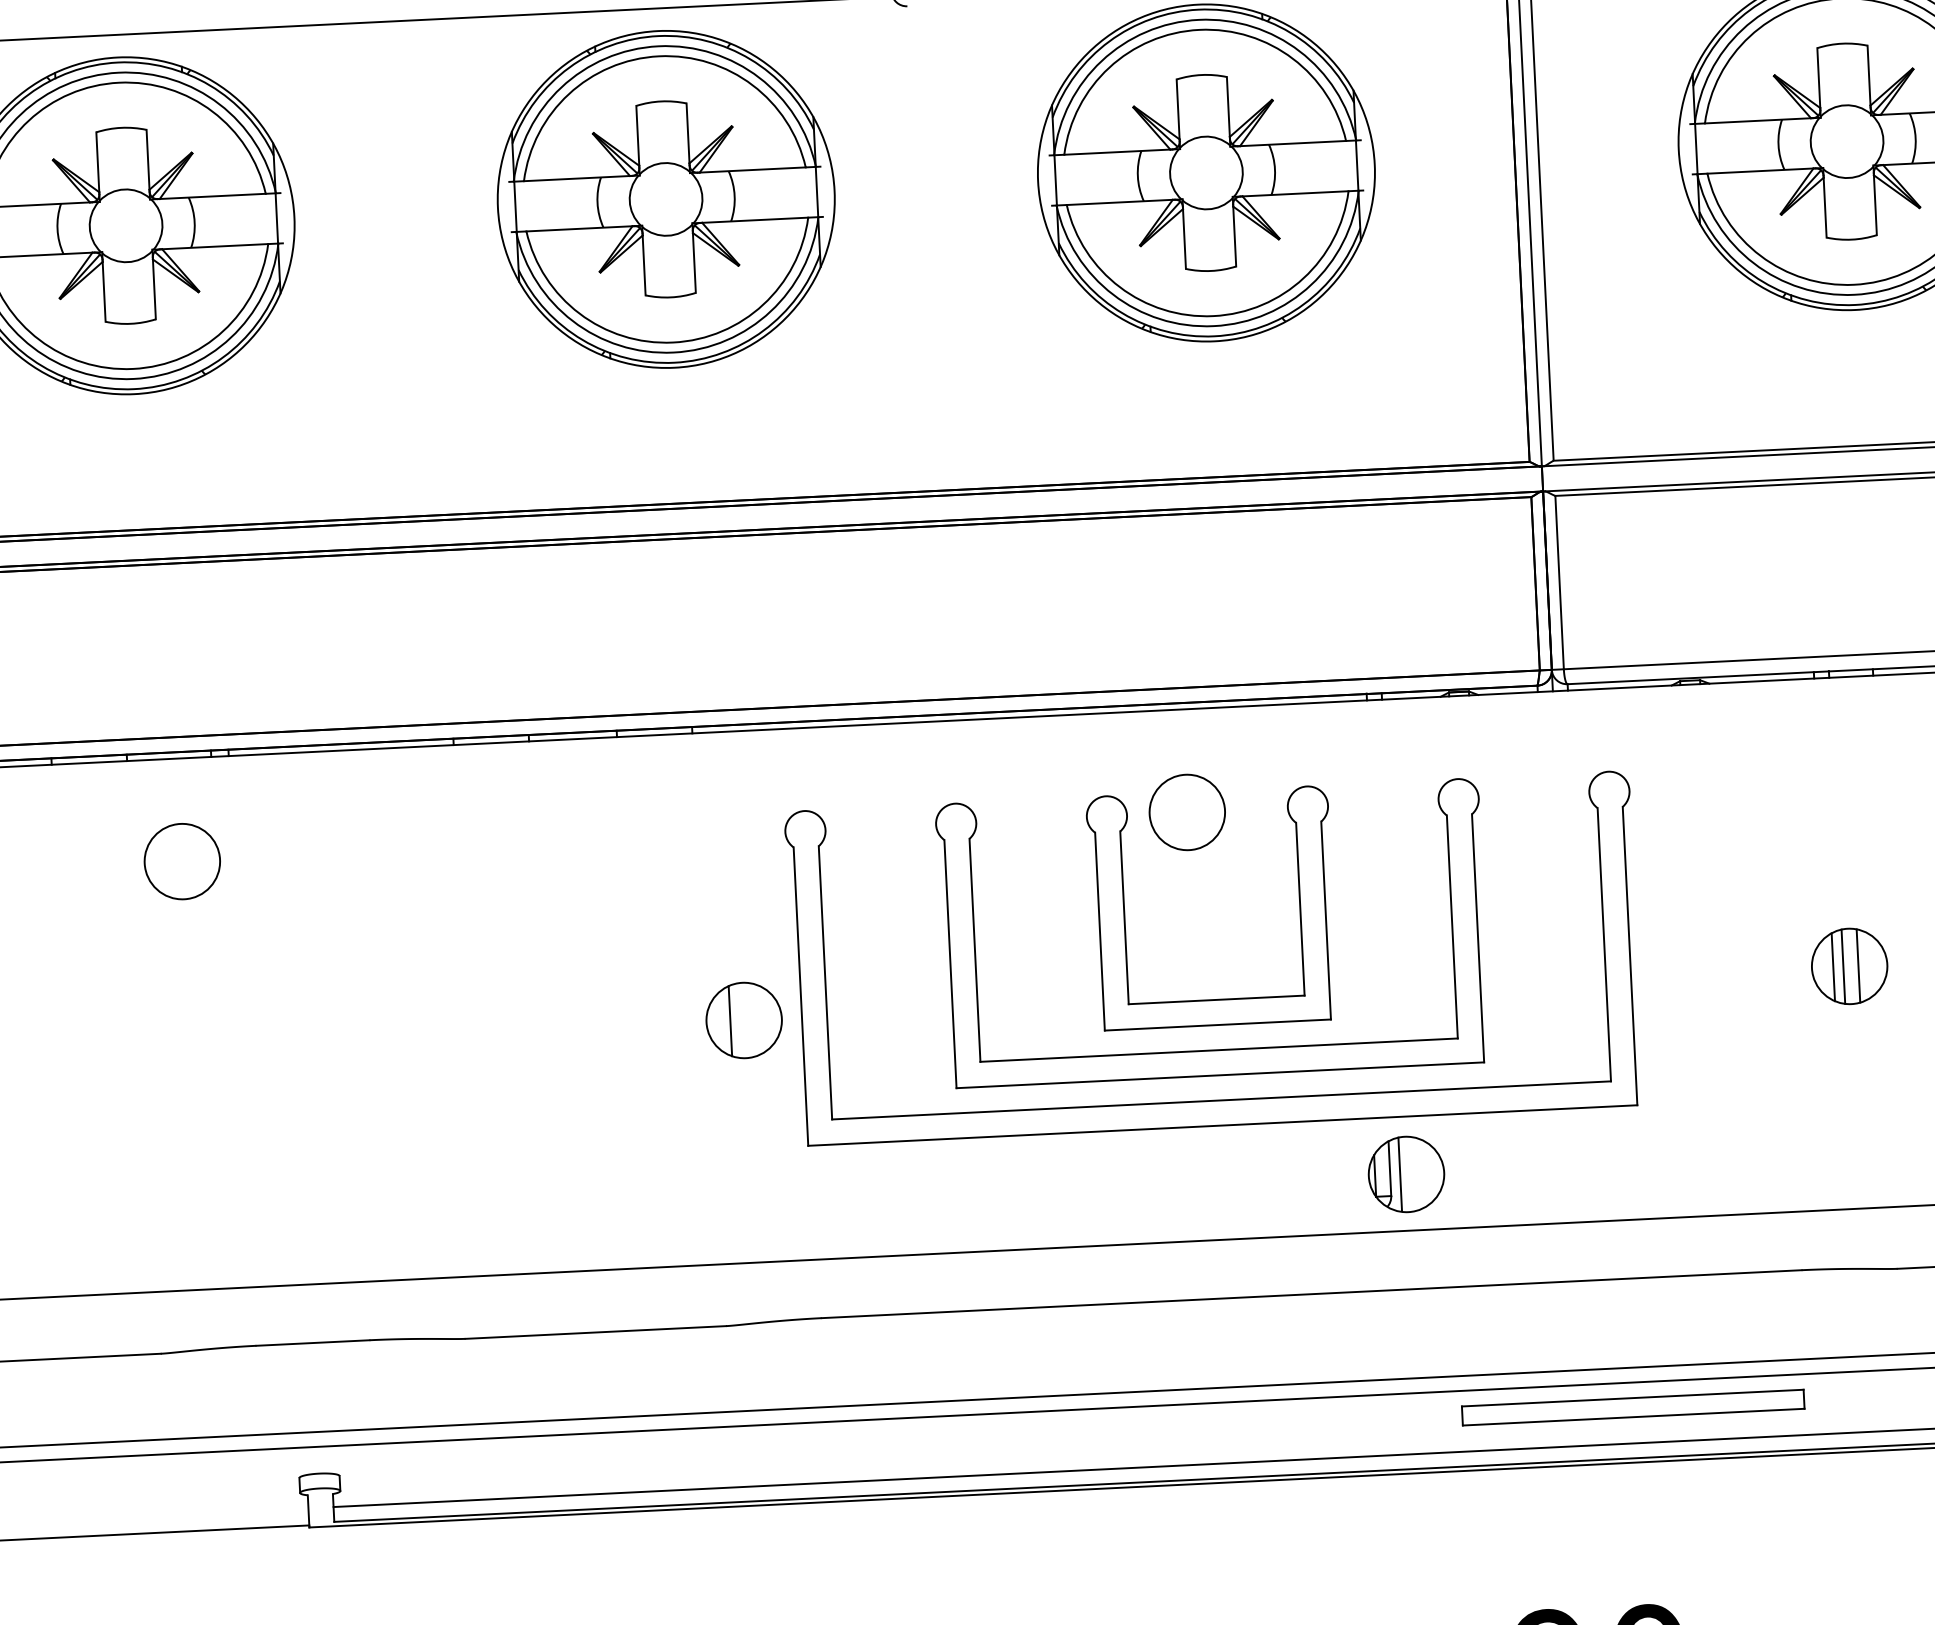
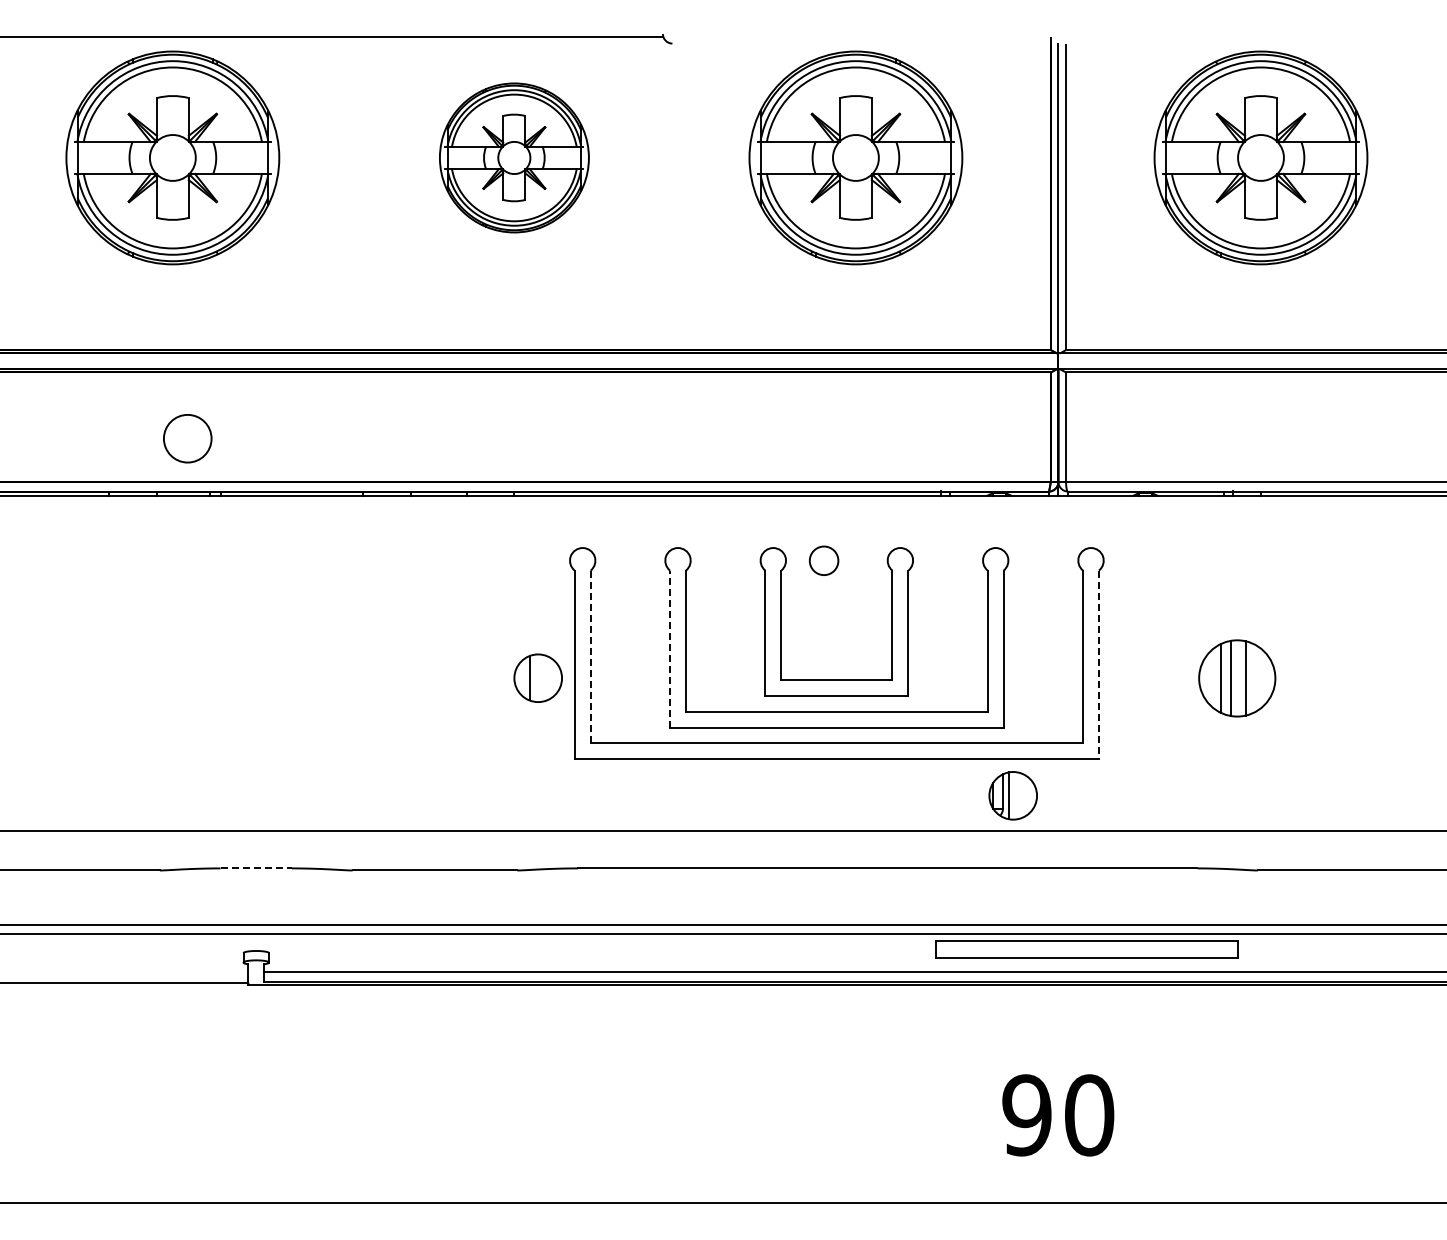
part: (666, 198) -> (514, 157), size x0.7
circle: (1186, 812) -> (823, 560), size x0.6
circle: (181, 861) -> (187, 438), moved
line: (1629, 956) -> (1098, 665), solid -> dashed
line: (951, 963) -> (670, 648), solid -> dashed
part: (1848, 965) -> (1236, 677), size x1.6
line: (825, 983) -> (590, 657), solid -> dashed
part: (1405, 1174) -> (1012, 795), moved
line: (313, 1343) -> (256, 868), solid -> dashed
part: (1632, 1407) -> (1086, 949), size x1.4

